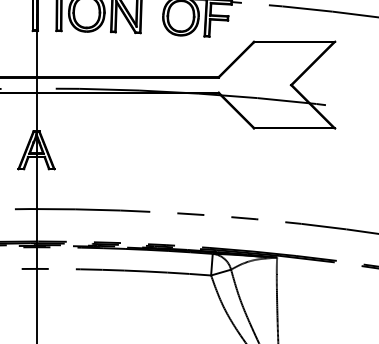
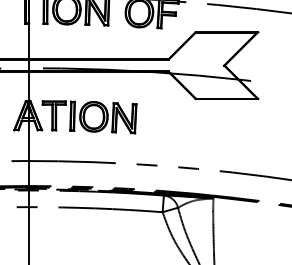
part: (116, 152) -> (89, 117), added

